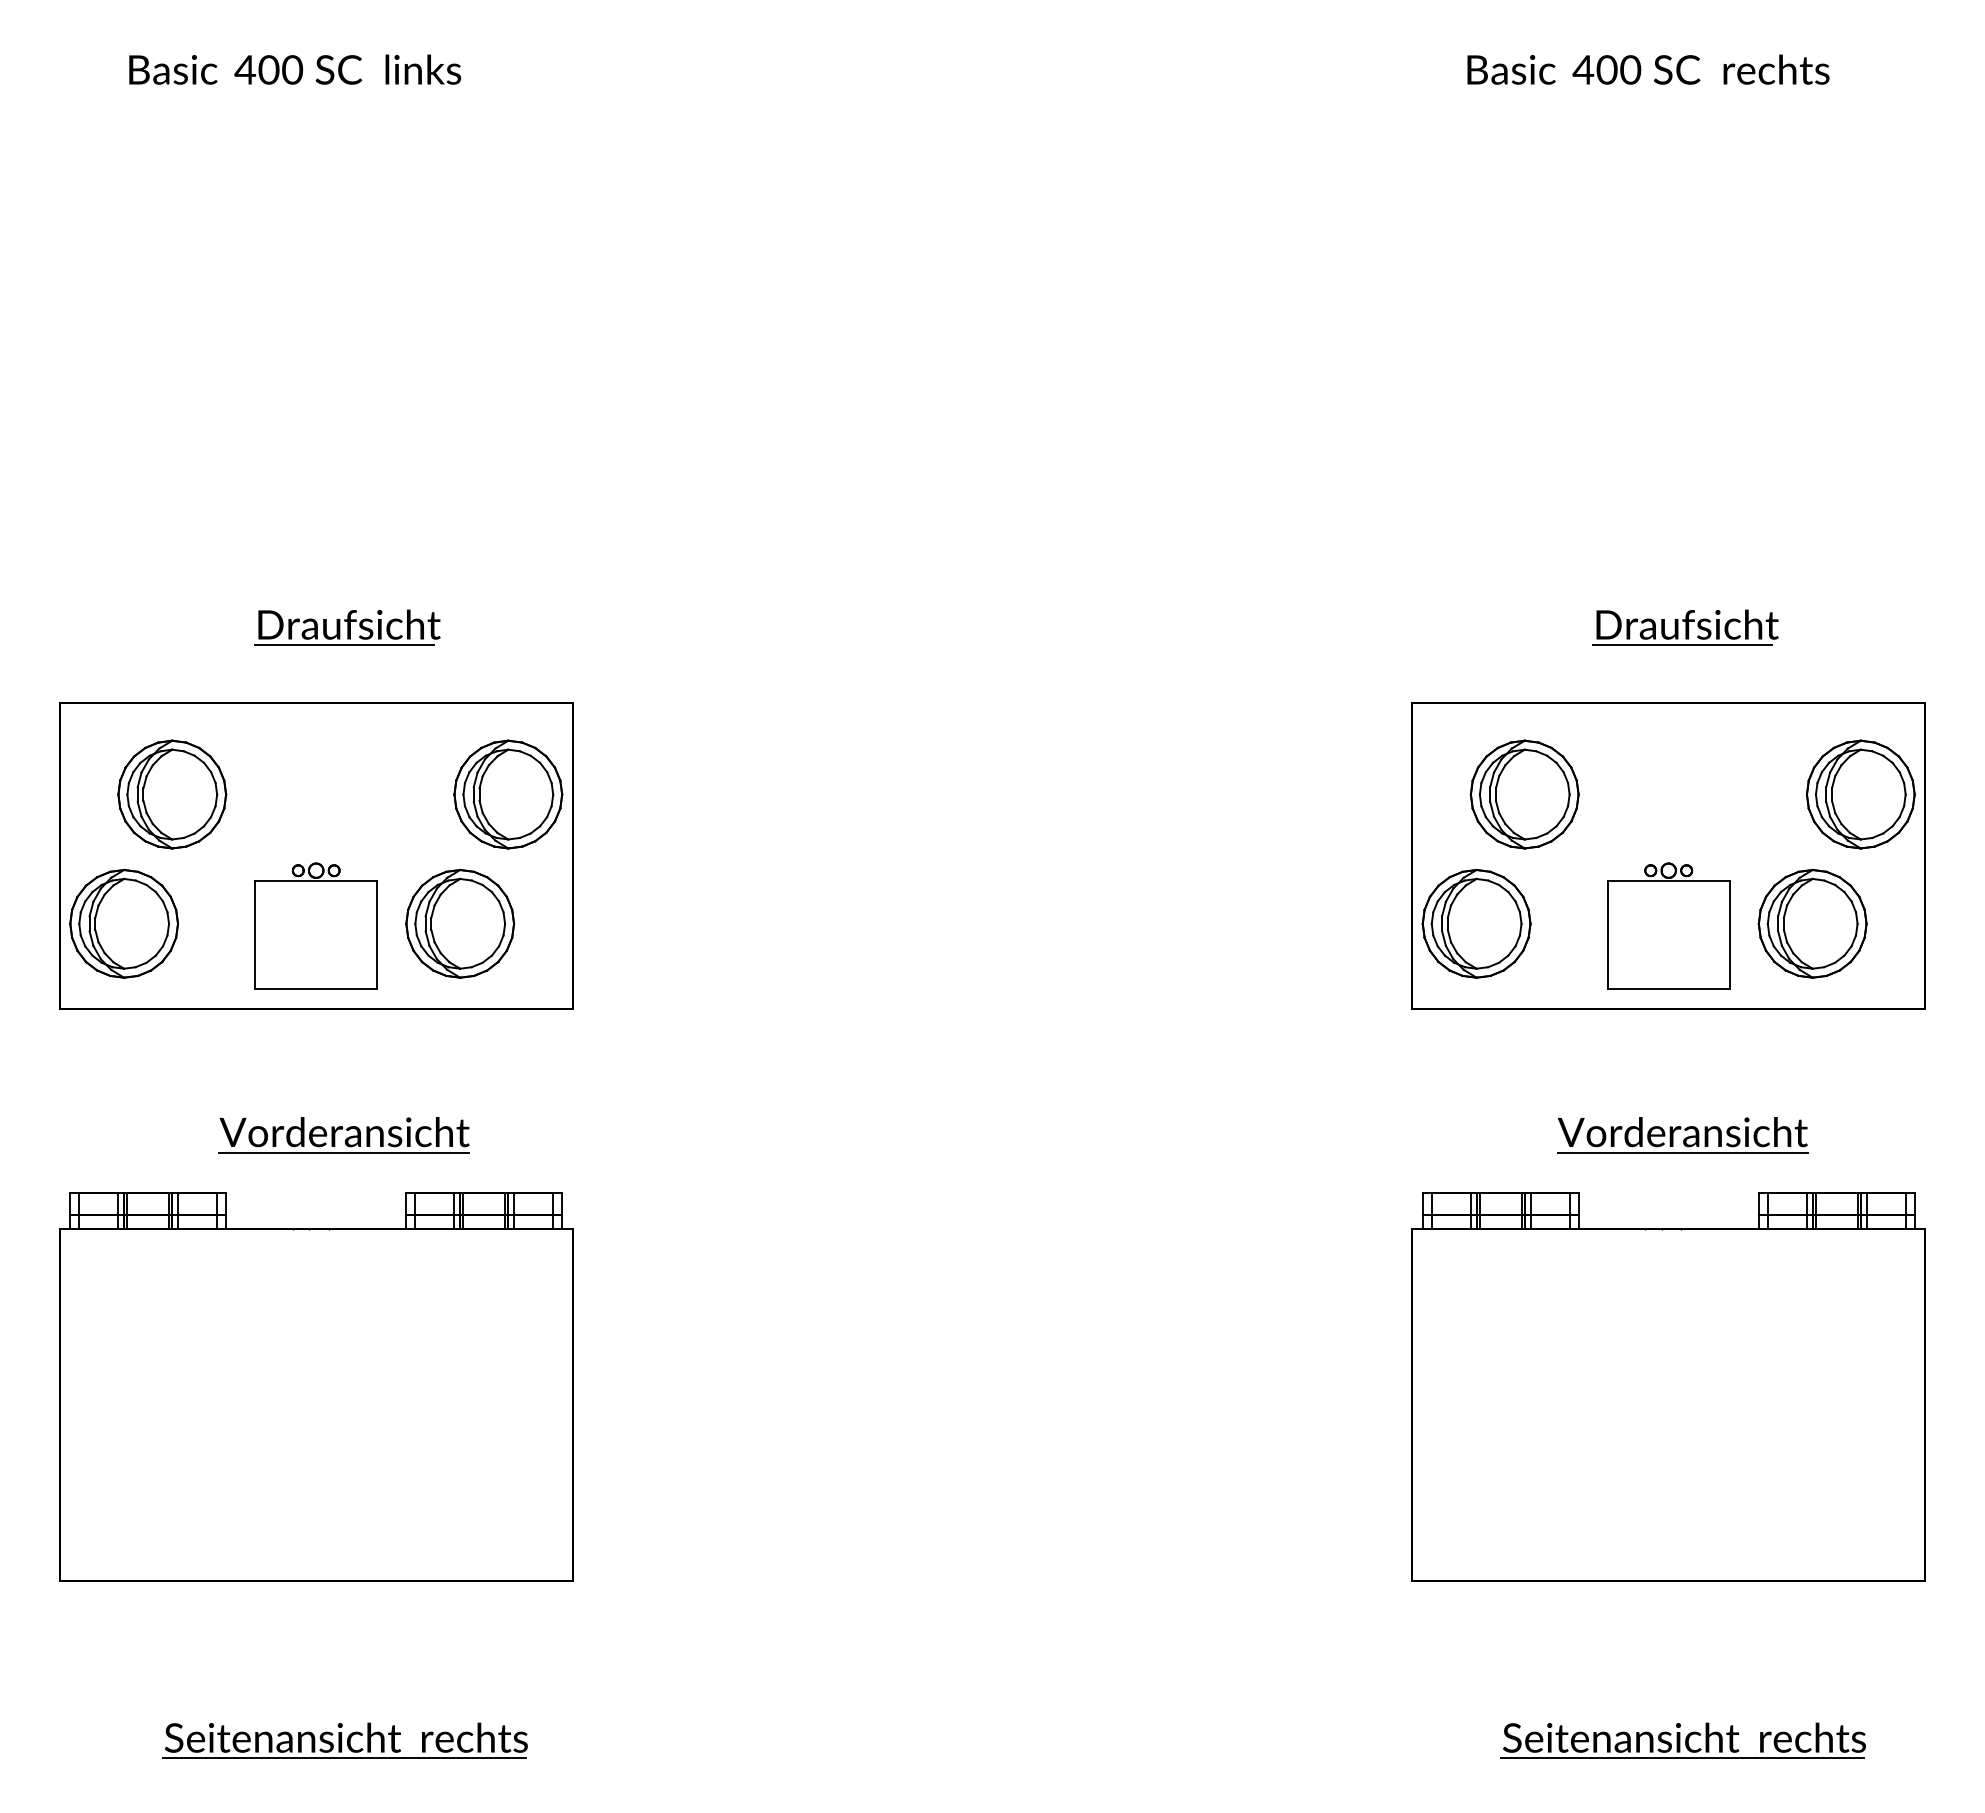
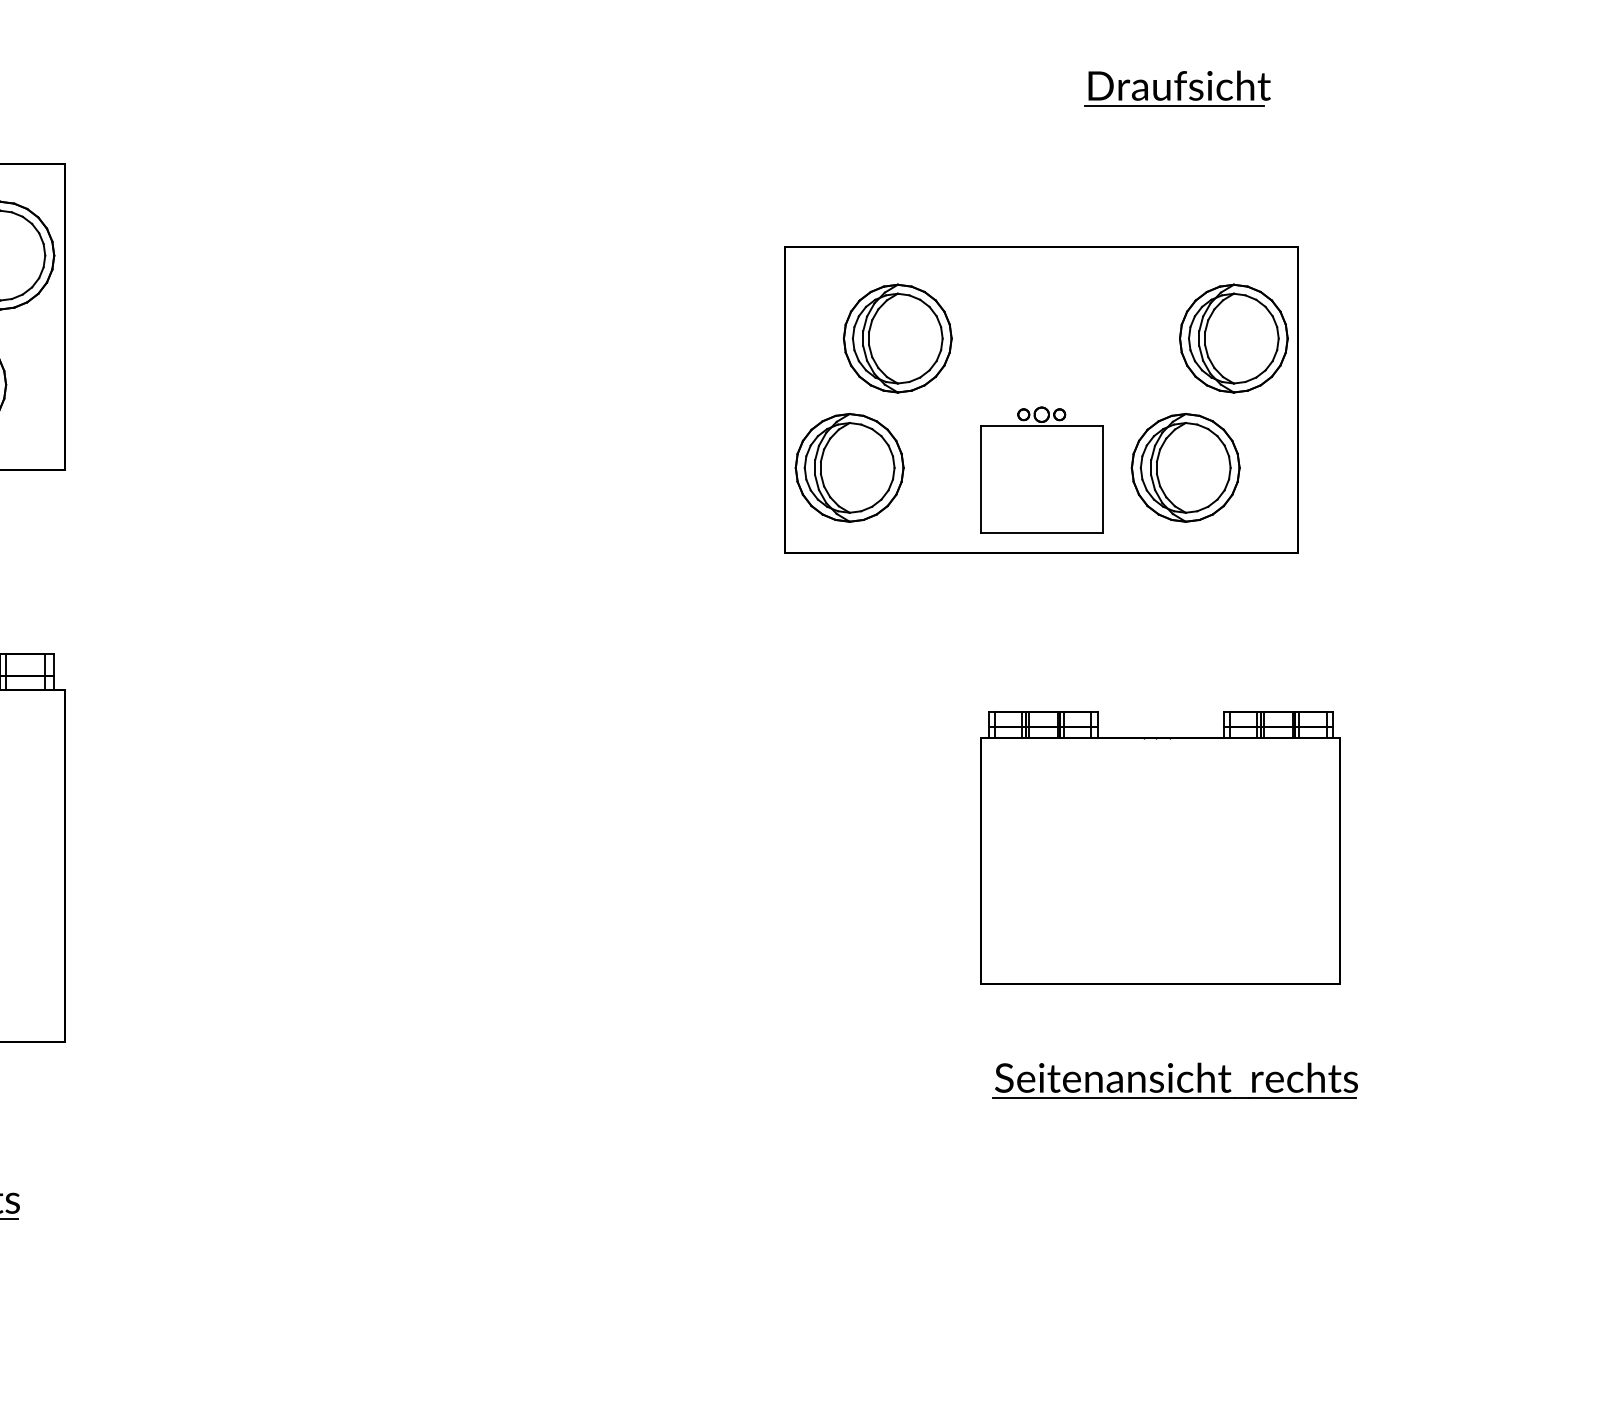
part: (1668, 855) -> (1041, 399), moved
part: (1682, 1135) -> (1174, 596), removed
part: (1668, 1386) -> (1160, 847), size x0.7
part: (1682, 1740) -> (1174, 1080), moved

